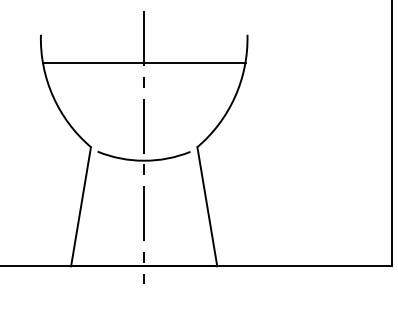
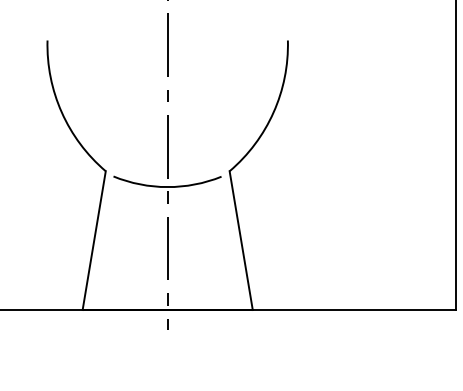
line: (143, 62) -> (166, 72), removed

